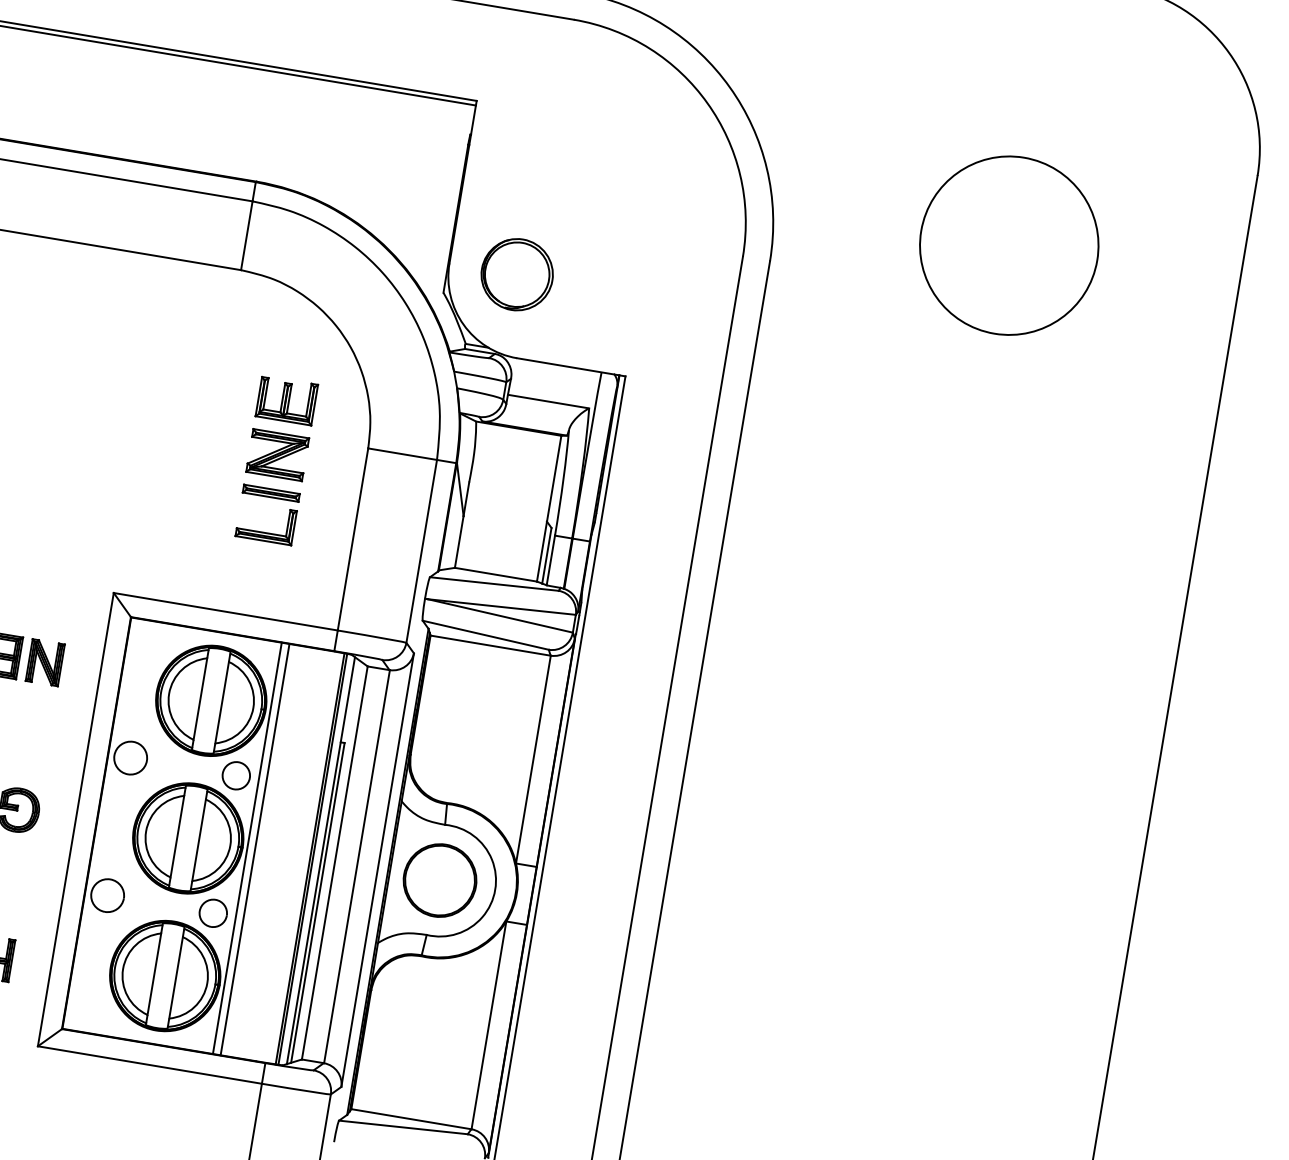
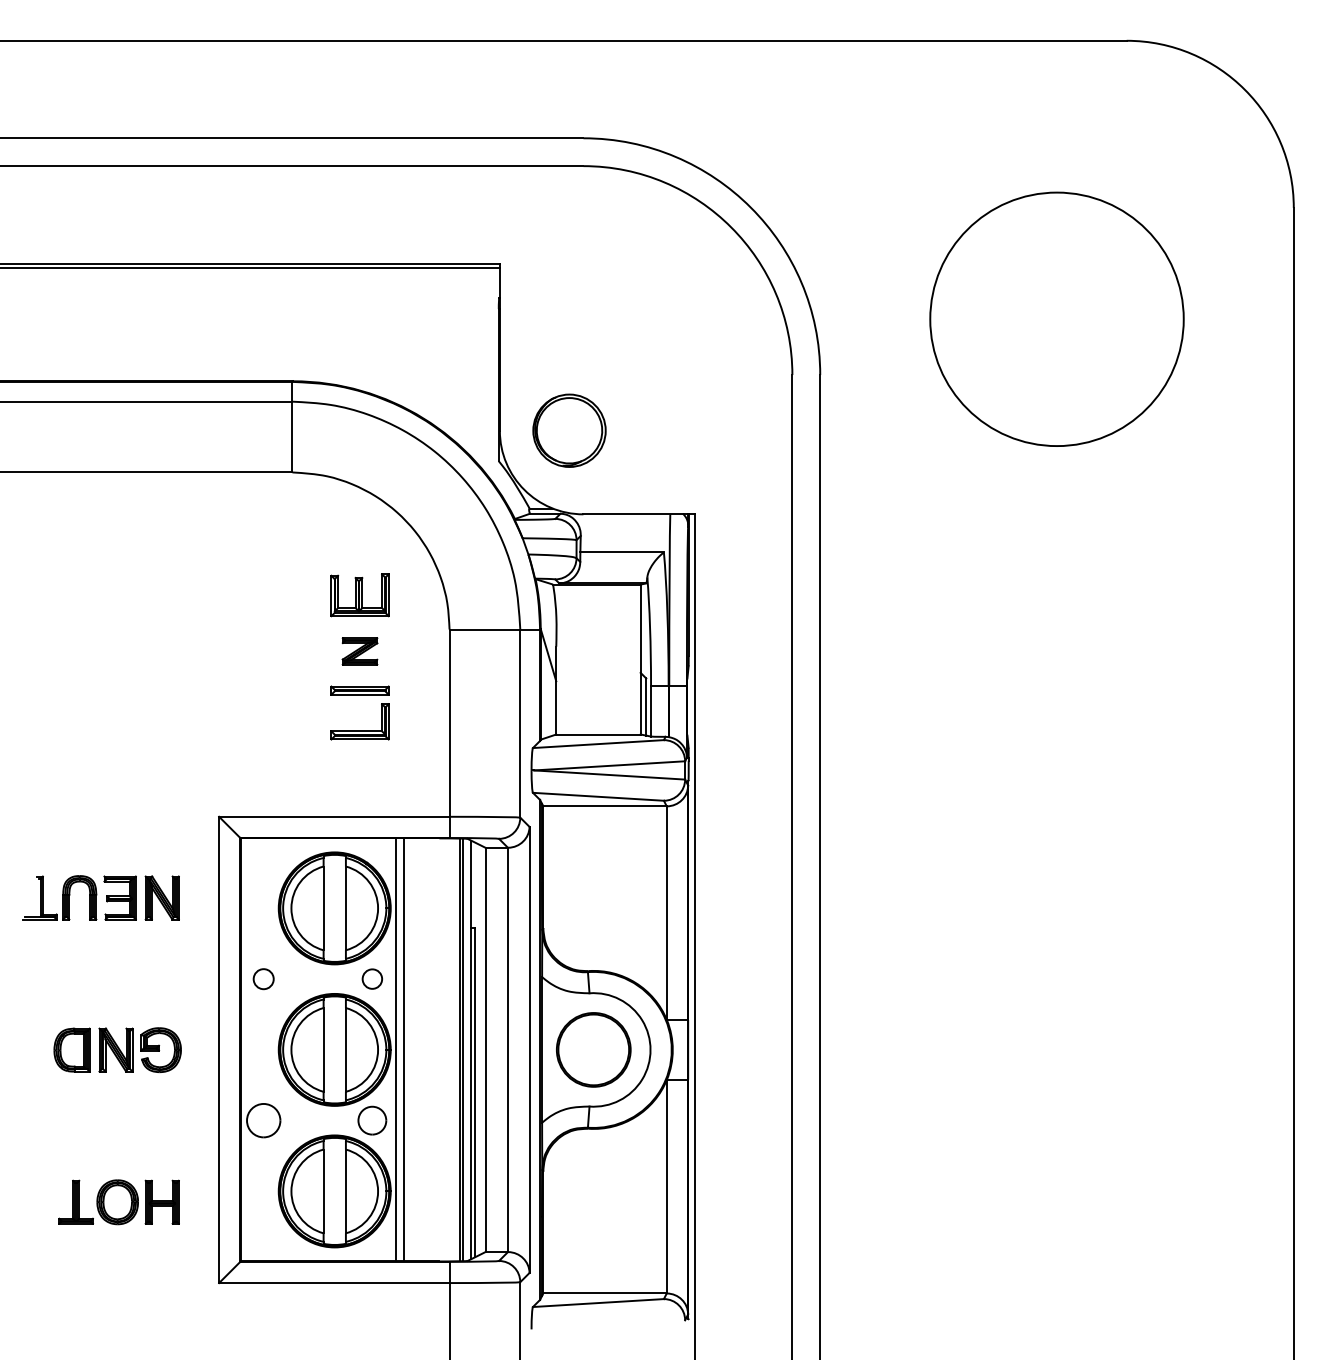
circle: (1008, 244) -> (1056, 318), size x1.4
part: (277, 455) -> (359, 651), size x0.6
circle: (130, 757) -> (263, 978), size x0.6
circle: (236, 775) -> (372, 978), size x0.7

